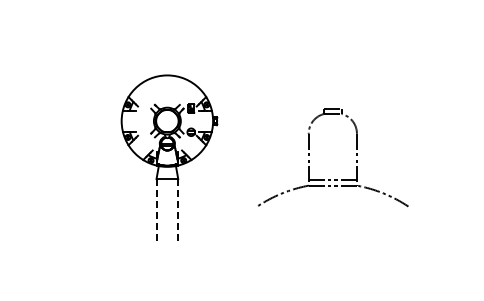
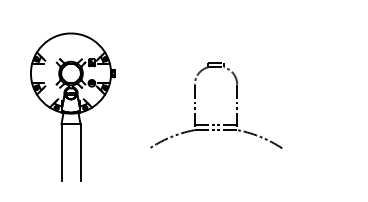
line: (156, 211) -> (61, 152), dashed -> solid
line: (178, 211) -> (80, 152), dashed -> solid

